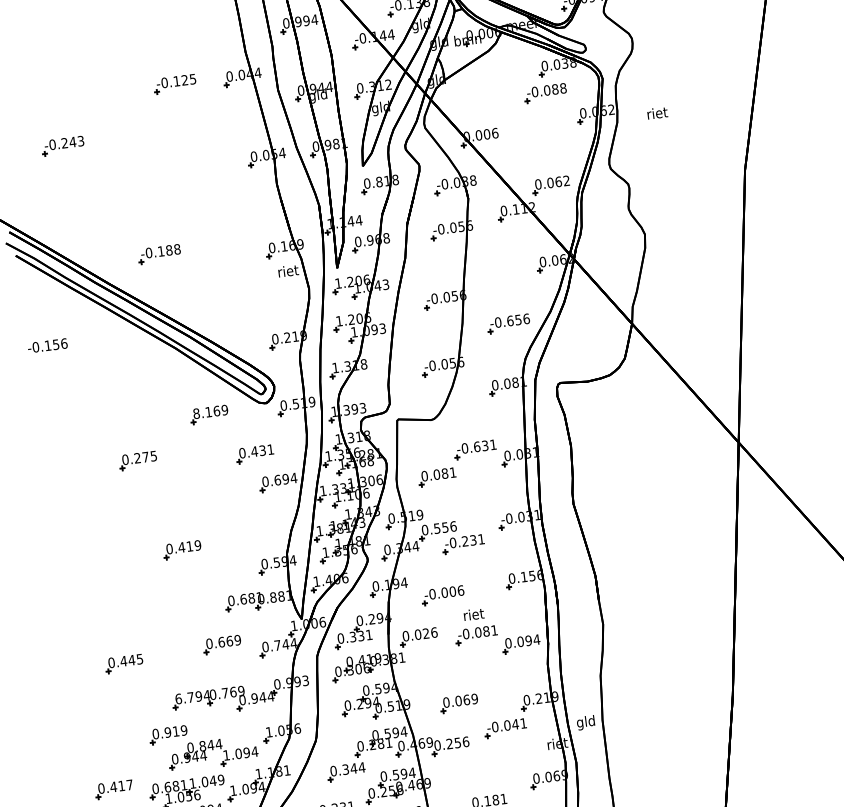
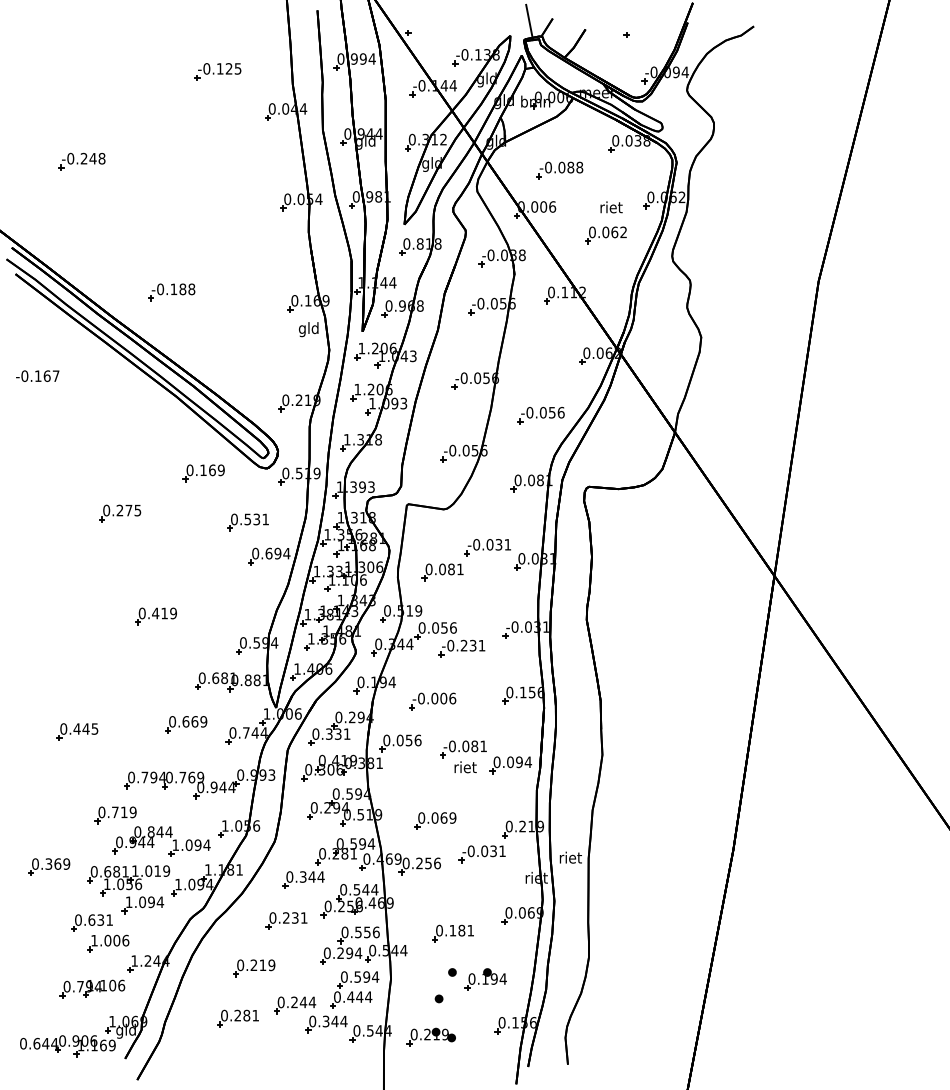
part: (174, 83) -> (217, 71), moved
part: (545, 93) -> (559, 170), moved
text: (657, 113) -> (611, 207), moved
text: (80, 141) -> (101, 158), -0.243 -> -0.248
part: (550, 185) -> (605, 235), moved
text: (288, 272) -> (309, 329), riet -> gld
text: (510, 320) -> (543, 412), -0.656 -> -0.056
text: (59, 343) -> (51, 375), -0.156 -> -0.167
text: (195, 413) -> (189, 469), 8.169 -> 0.169
text: (476, 446) -> (489, 544), -0.631 -> -0.031
text: (254, 451) -> (247, 519), 0.431 -> 0.531
text: (437, 528) -> (435, 627), 0.556 -> 0.056
text: (473, 614) -> (465, 767), moved
text: (425, 633) -> (408, 740), 0.026 -> 0.056
text: (178, 698) -> (131, 776), 6.794 -> 0.794
text: (586, 722) -> (570, 858), gld -> riet
text: (515, 724) -> (493, 851), -0.041 -> -0.031
text: (167, 732) -> (114, 812), 0.919 -> 0.719
text: (403, 773) -> (365, 889), 0.594 -> 0.544
text: (212, 780) -> (157, 870), 1.049 -> 1.019
text: (121, 785) -> (57, 863), 0.417 -> 0.369

